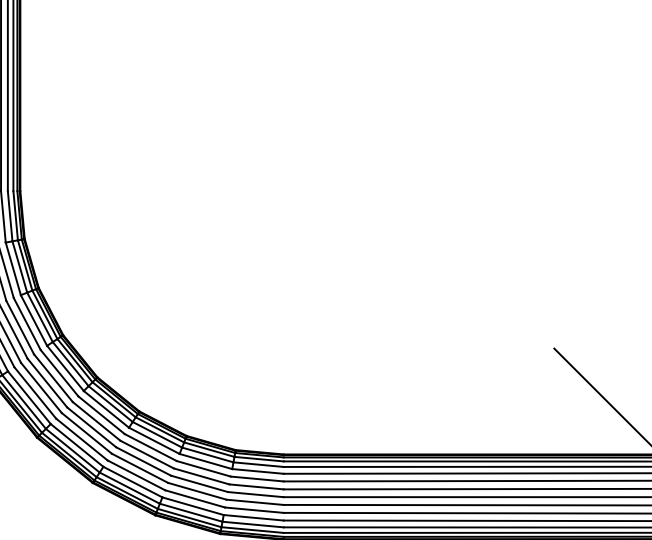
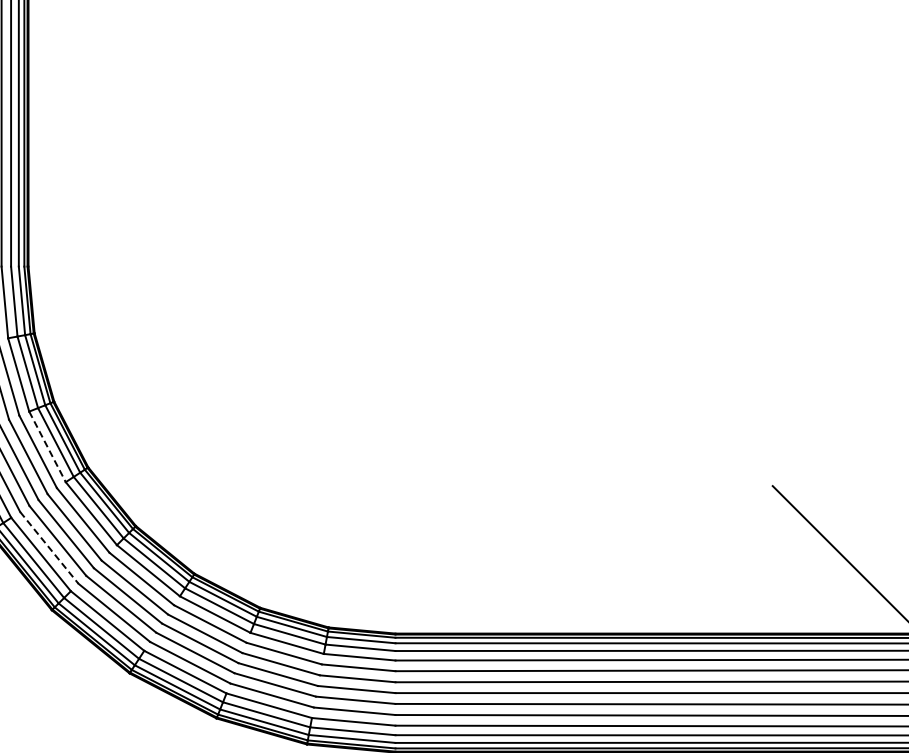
line: (33, 320) -> (47, 446), solid -> dashed
line: (35, 393) -> (49, 548), solid -> dashed

